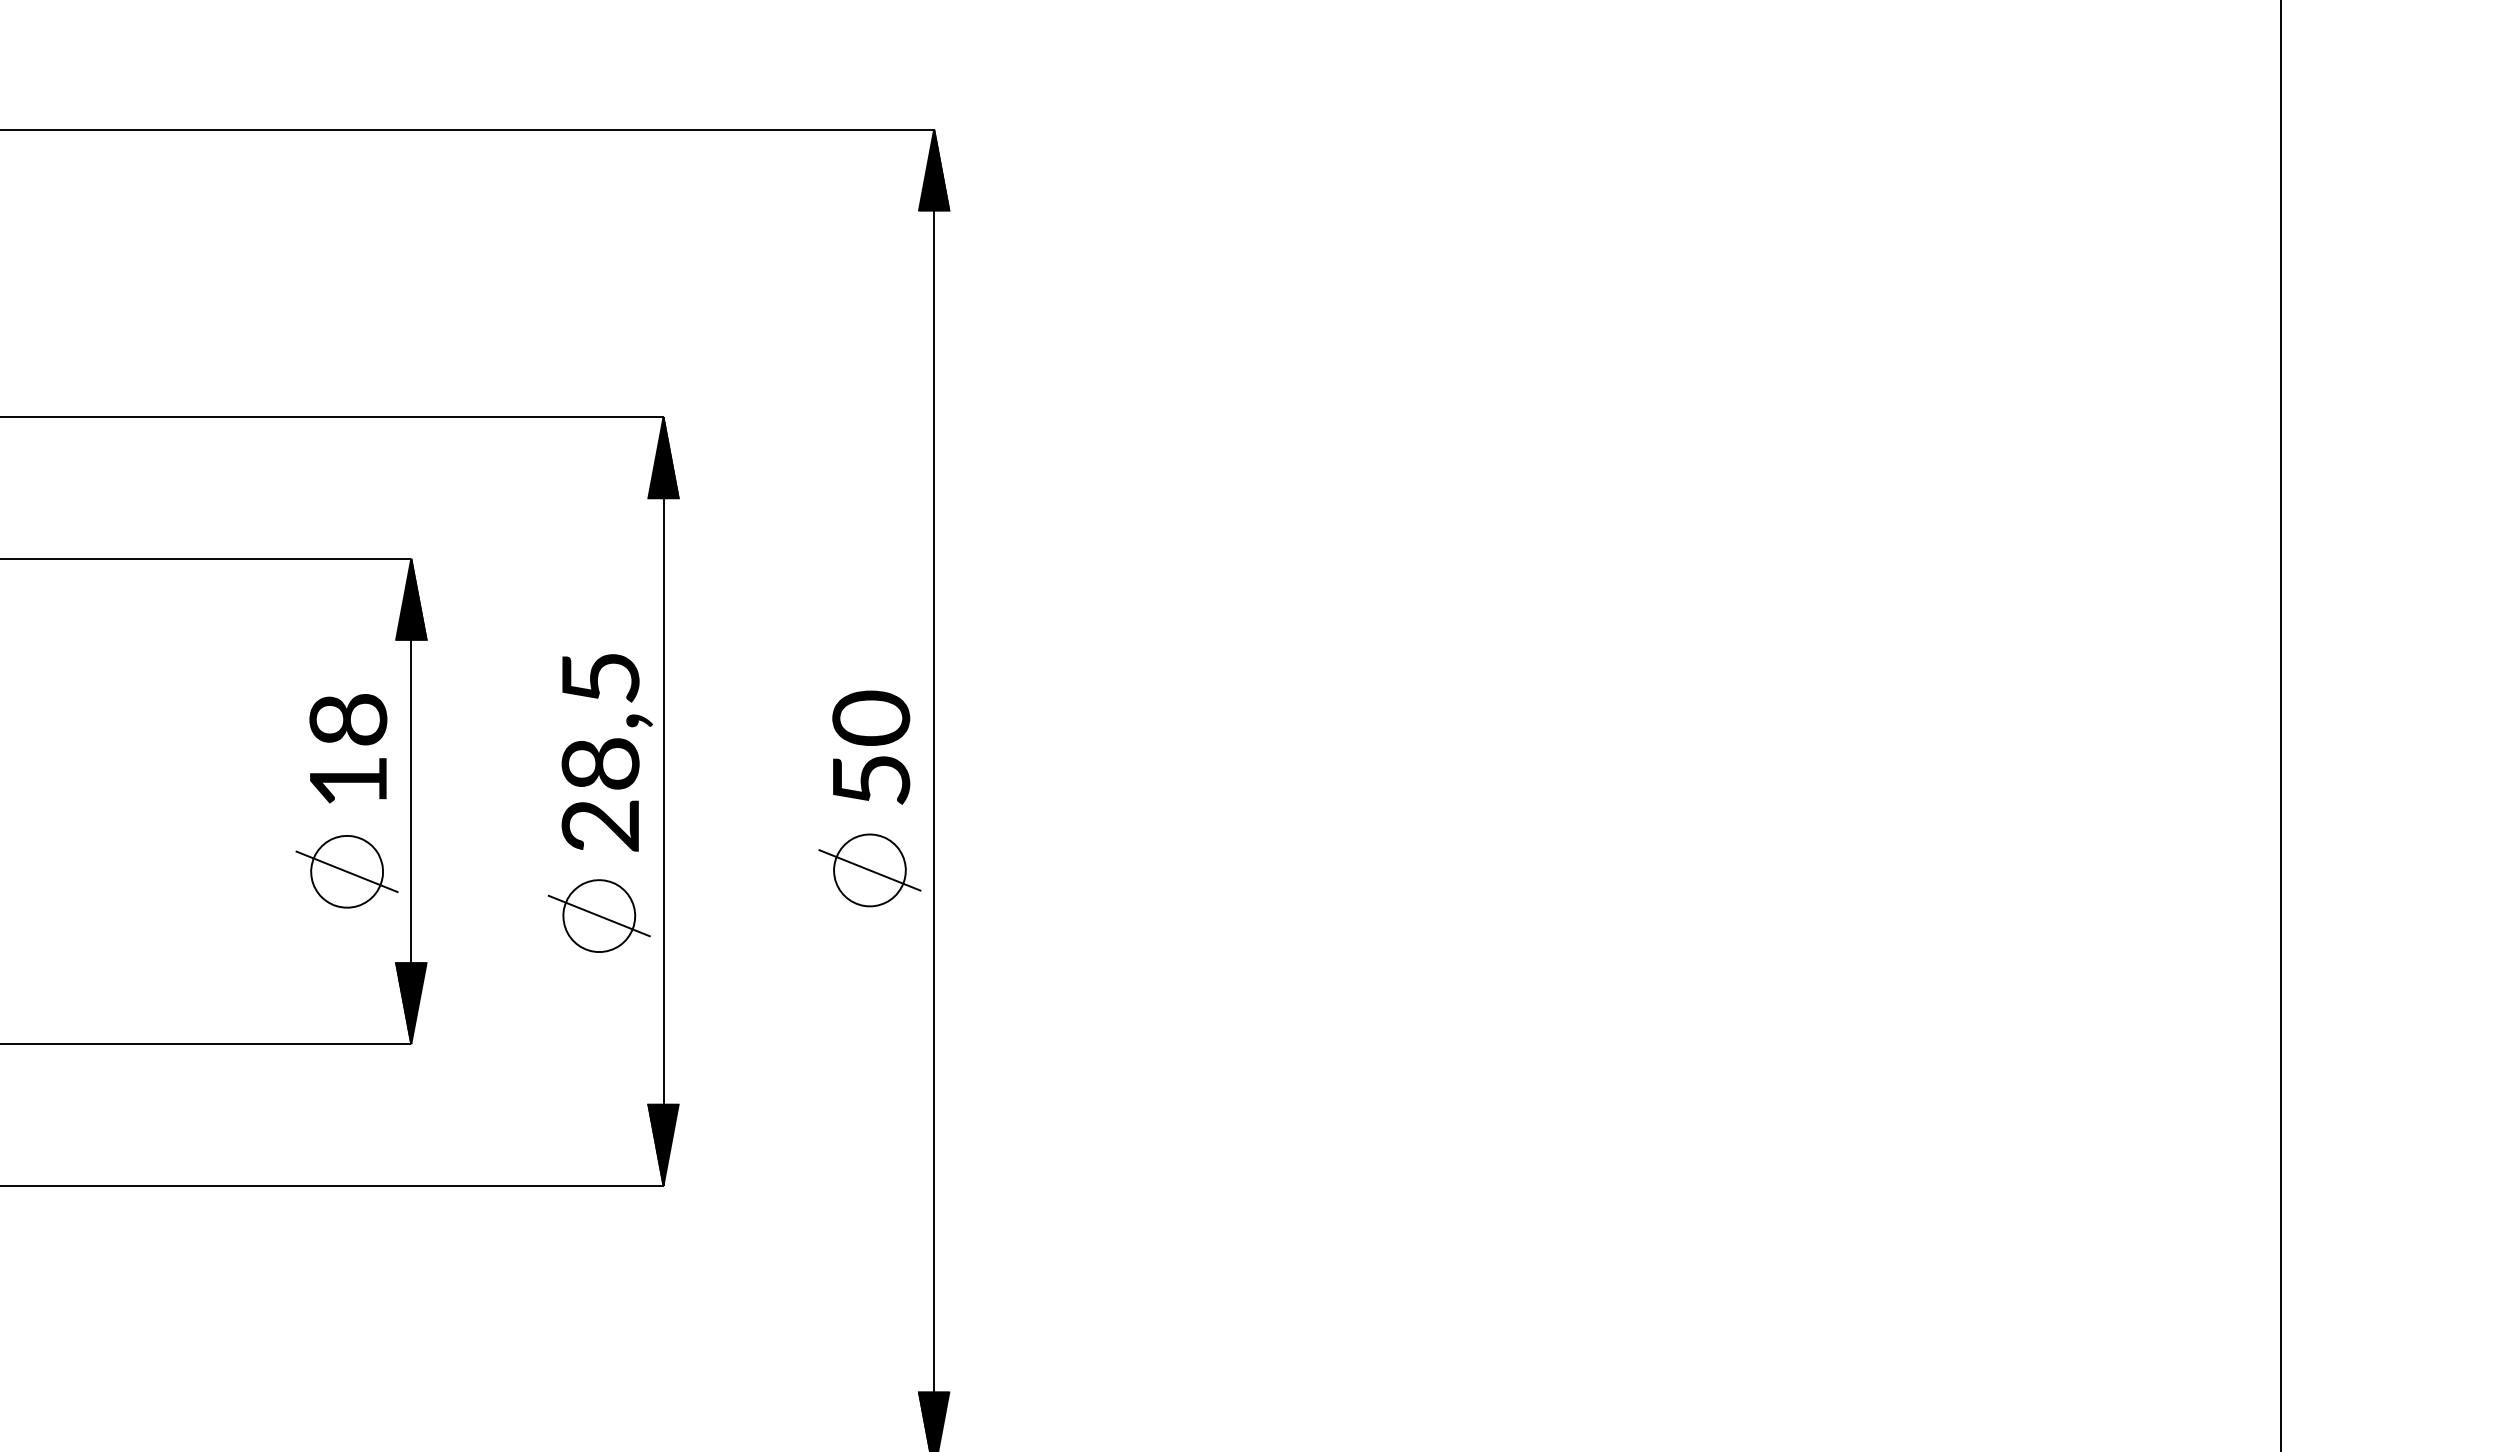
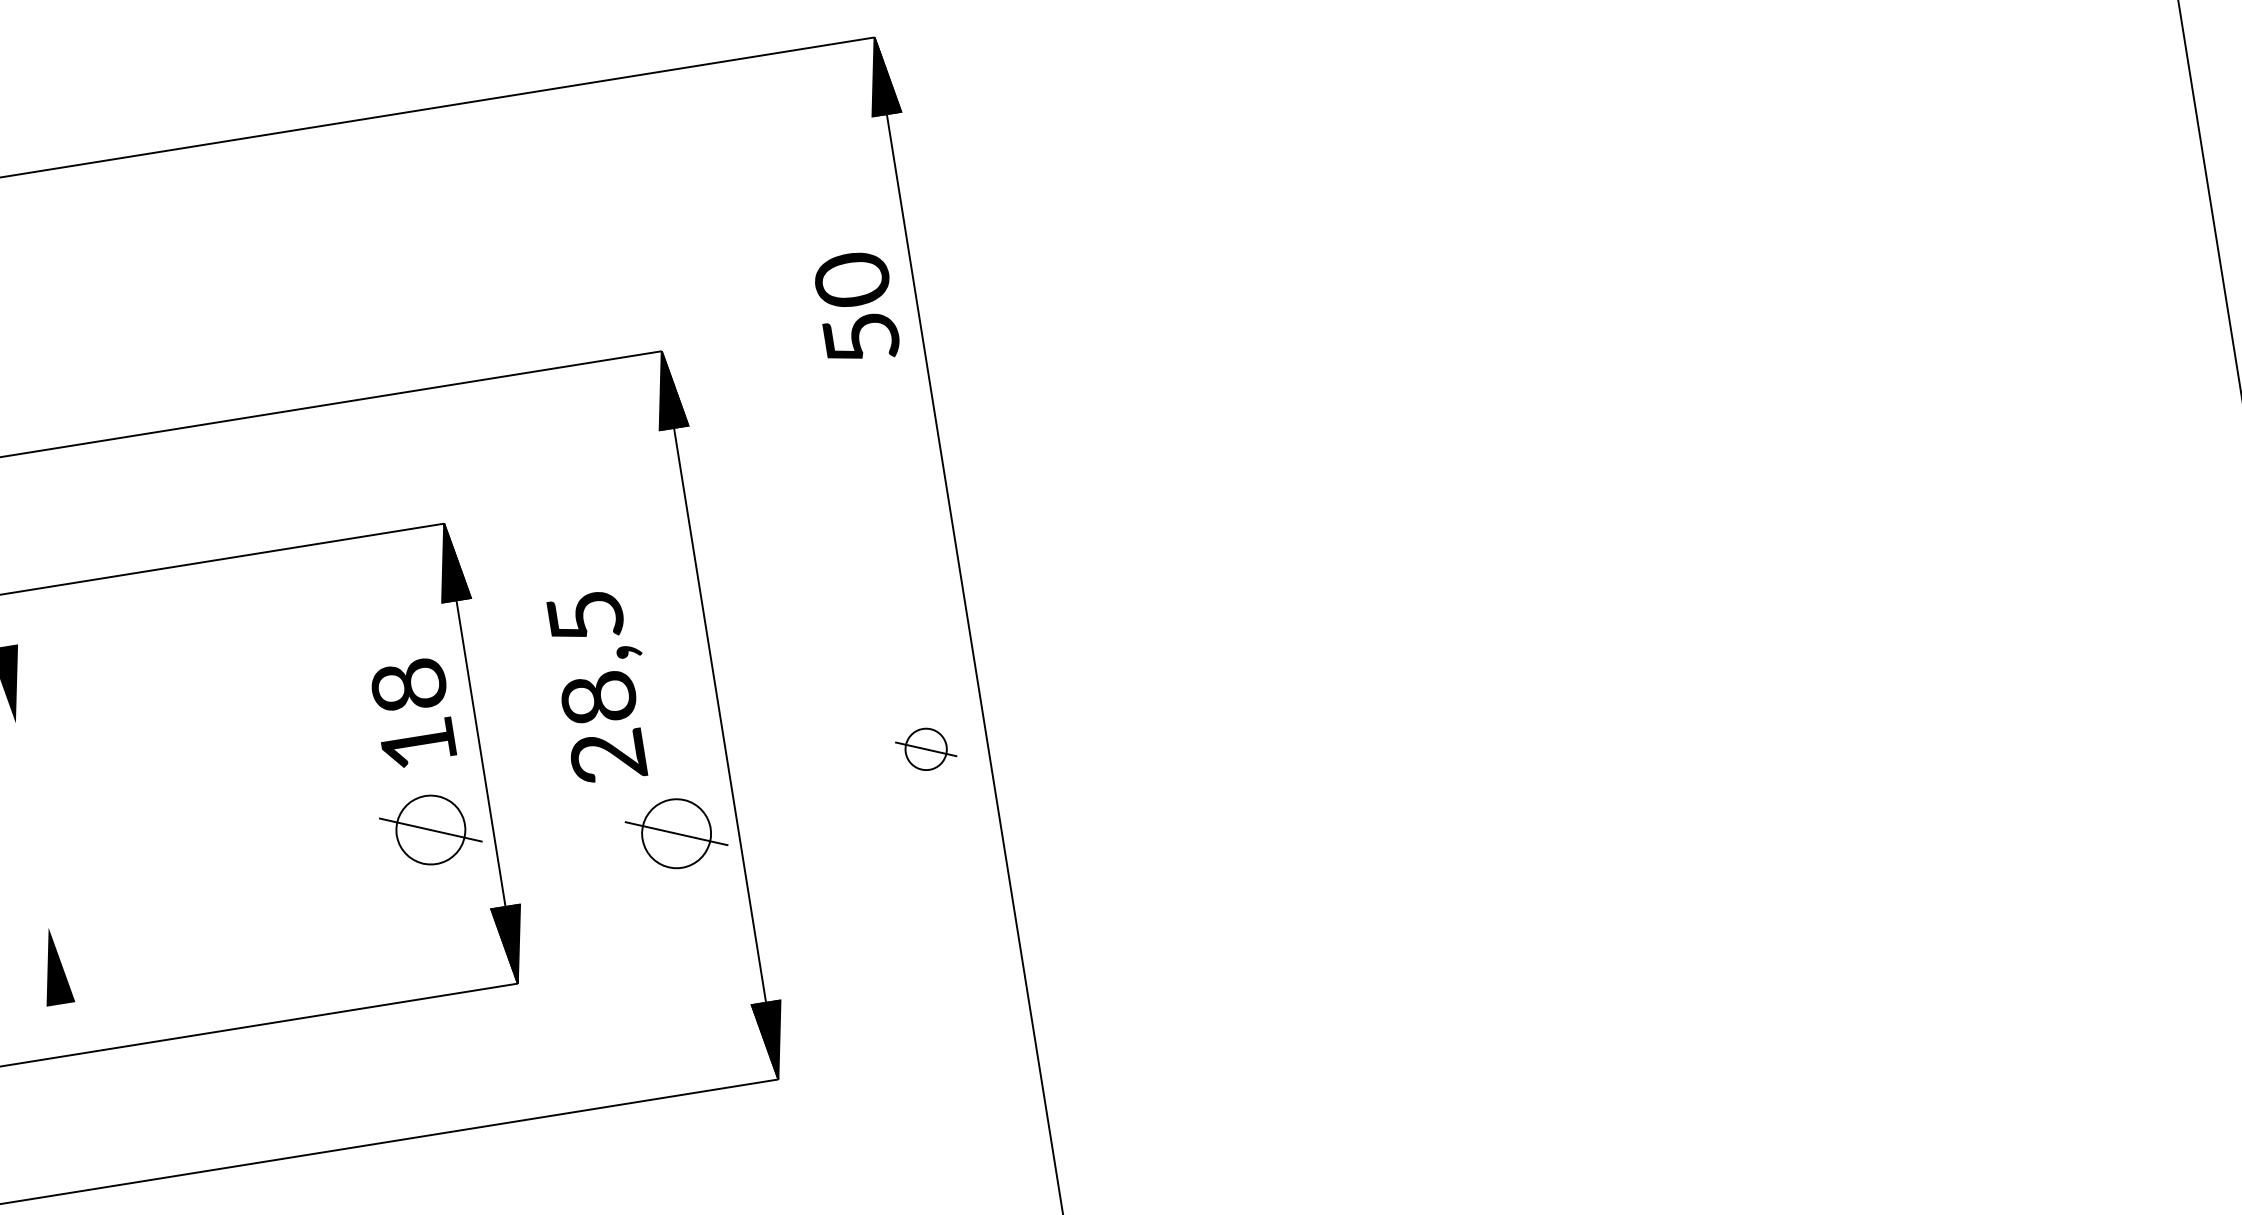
text: (871, 747) -> (856, 307), moved
text: (606, 752) -> (602, 686), moved
part: (869, 870) -> (925, 749), size x0.6

